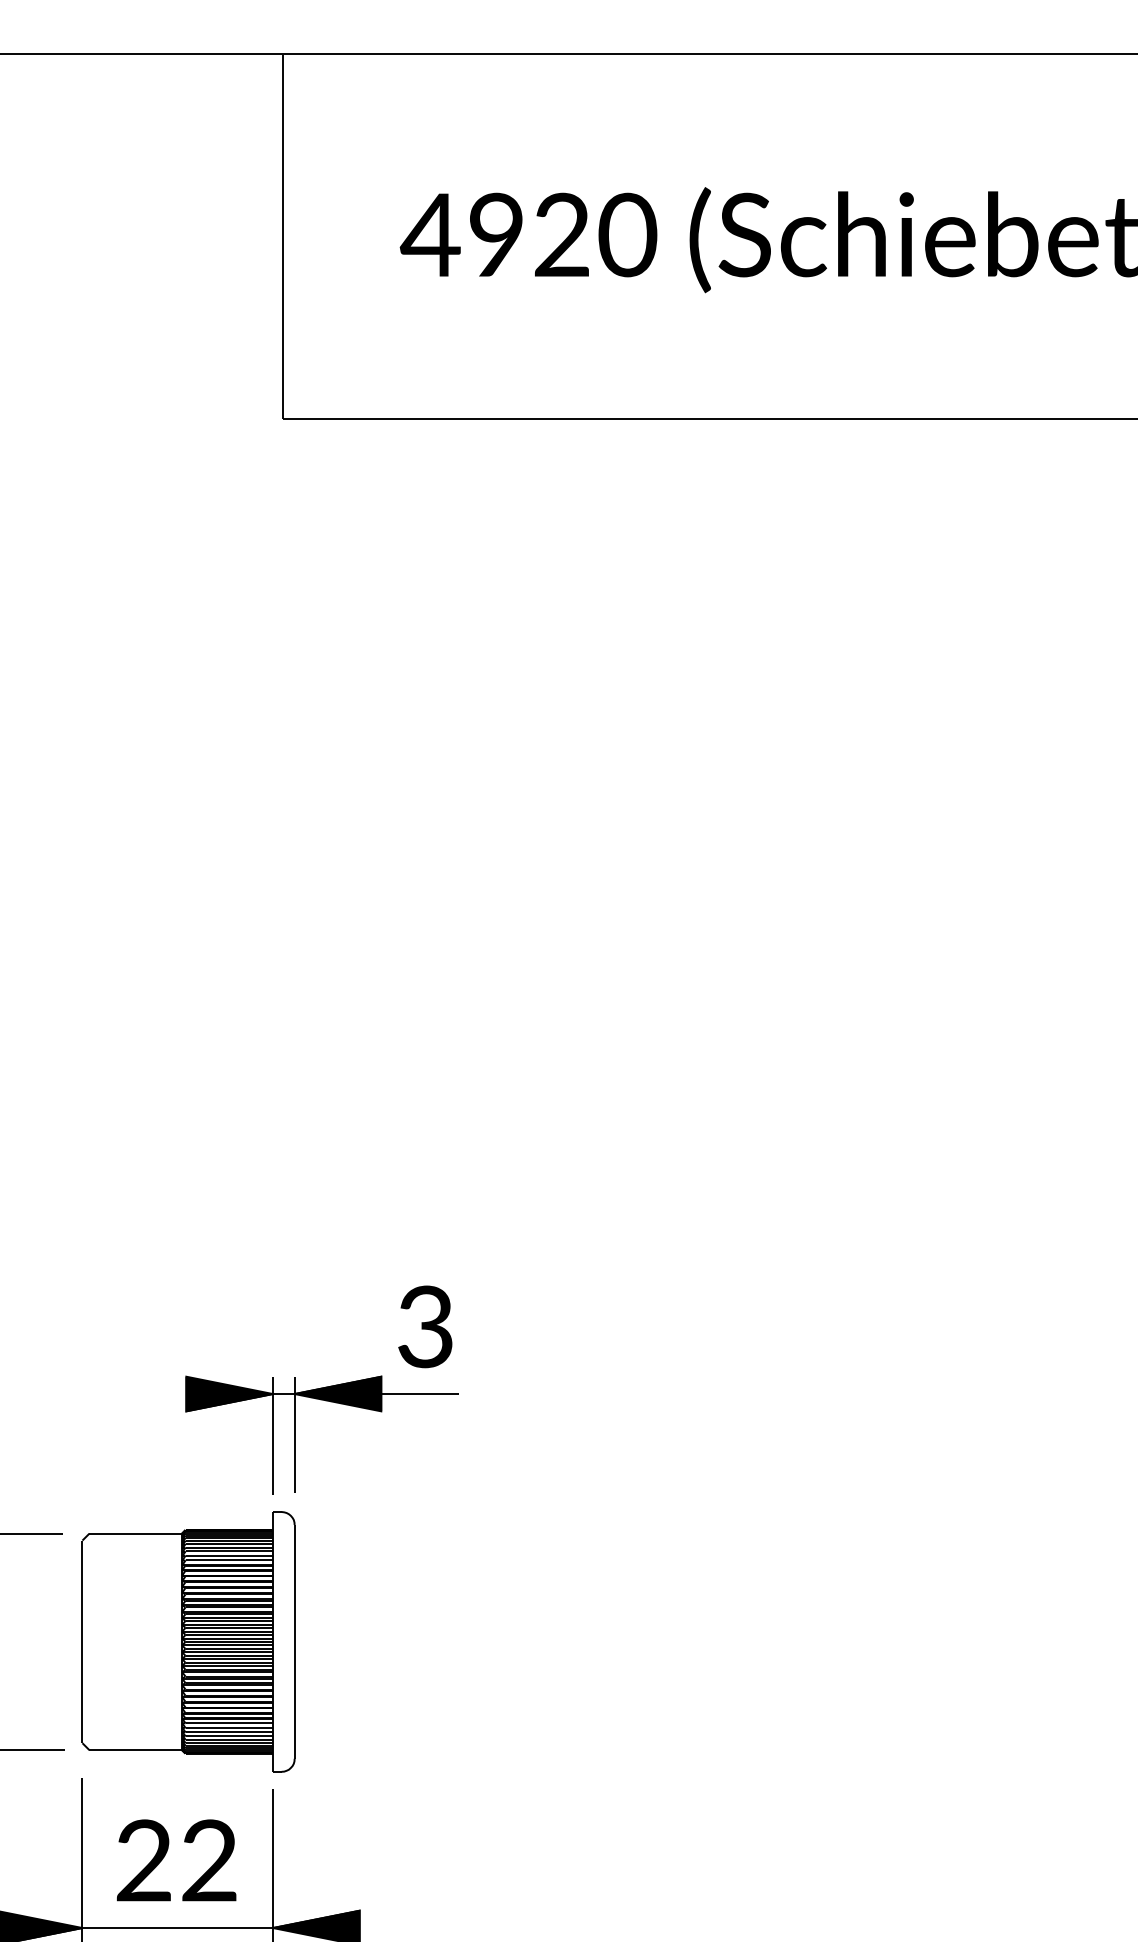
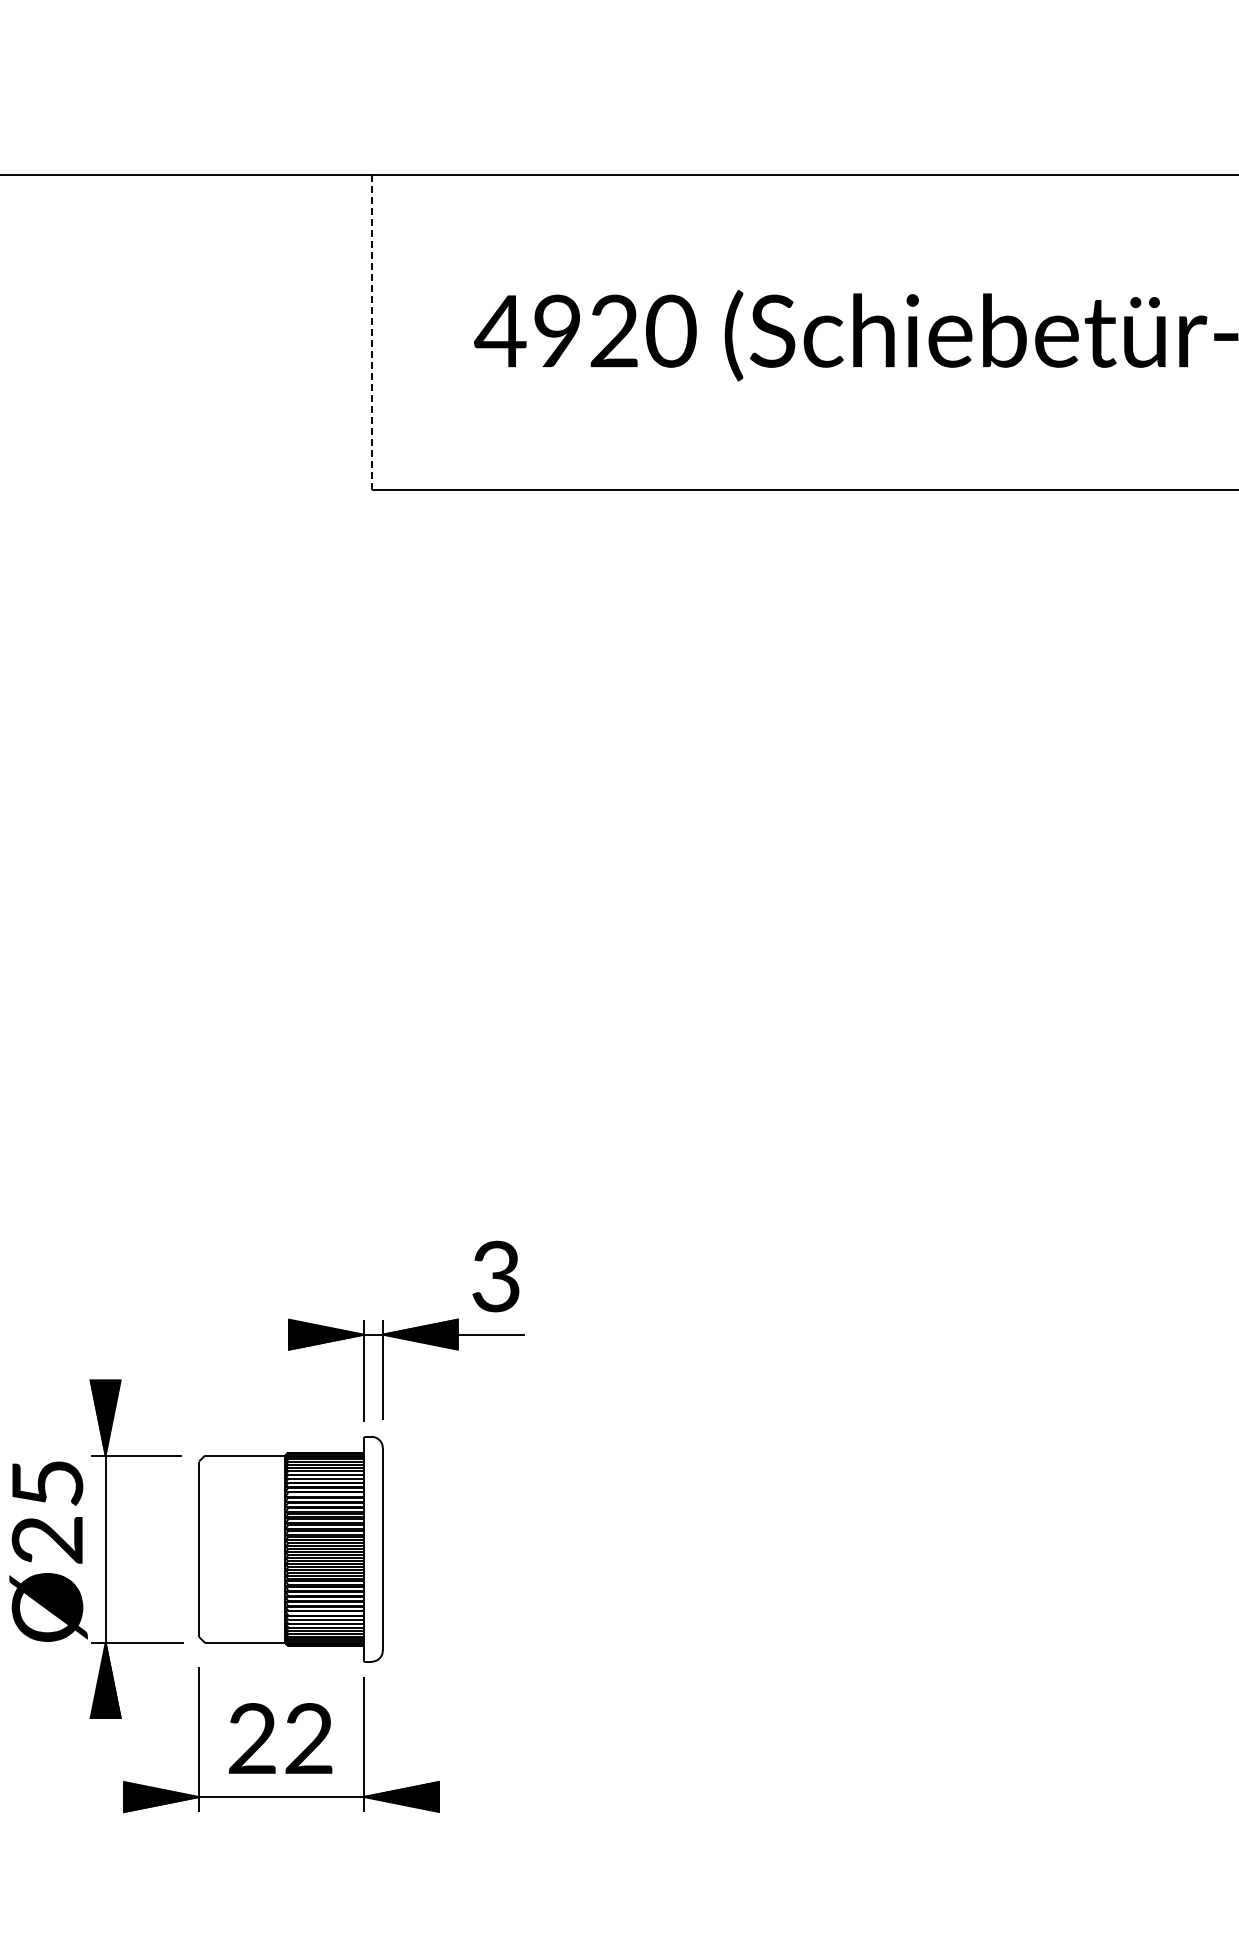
line: (282, 237) -> (372, 333), solid -> dashed

